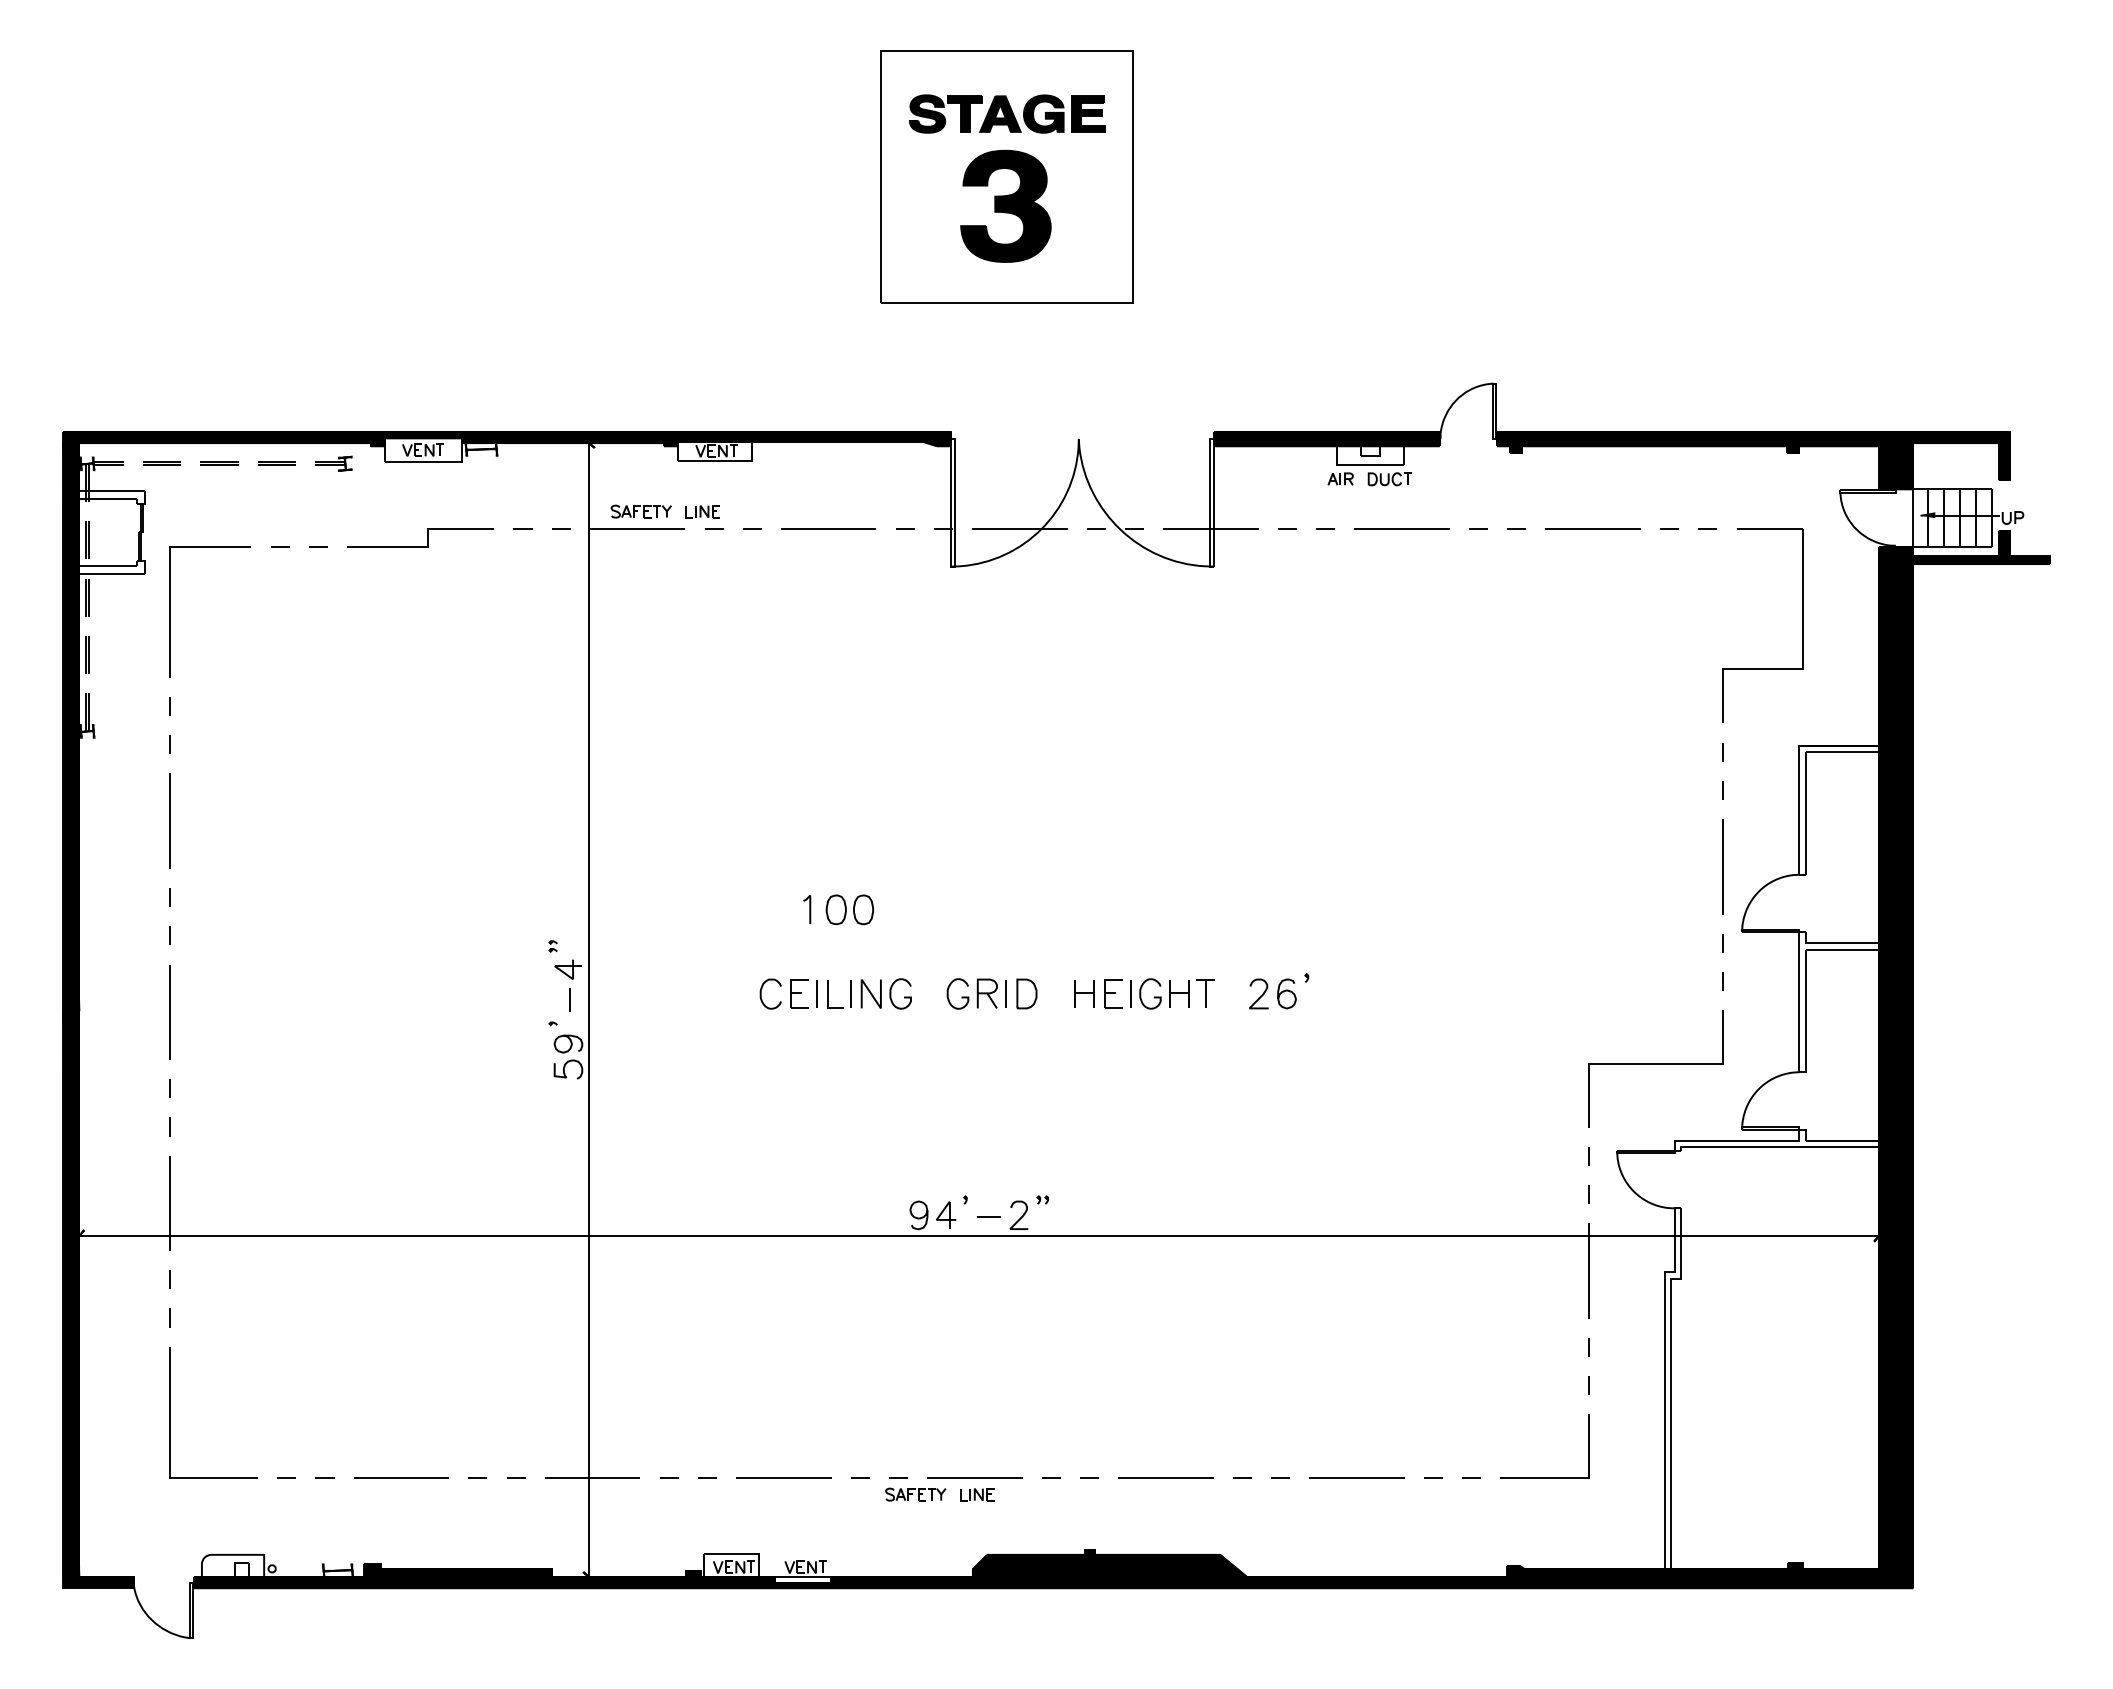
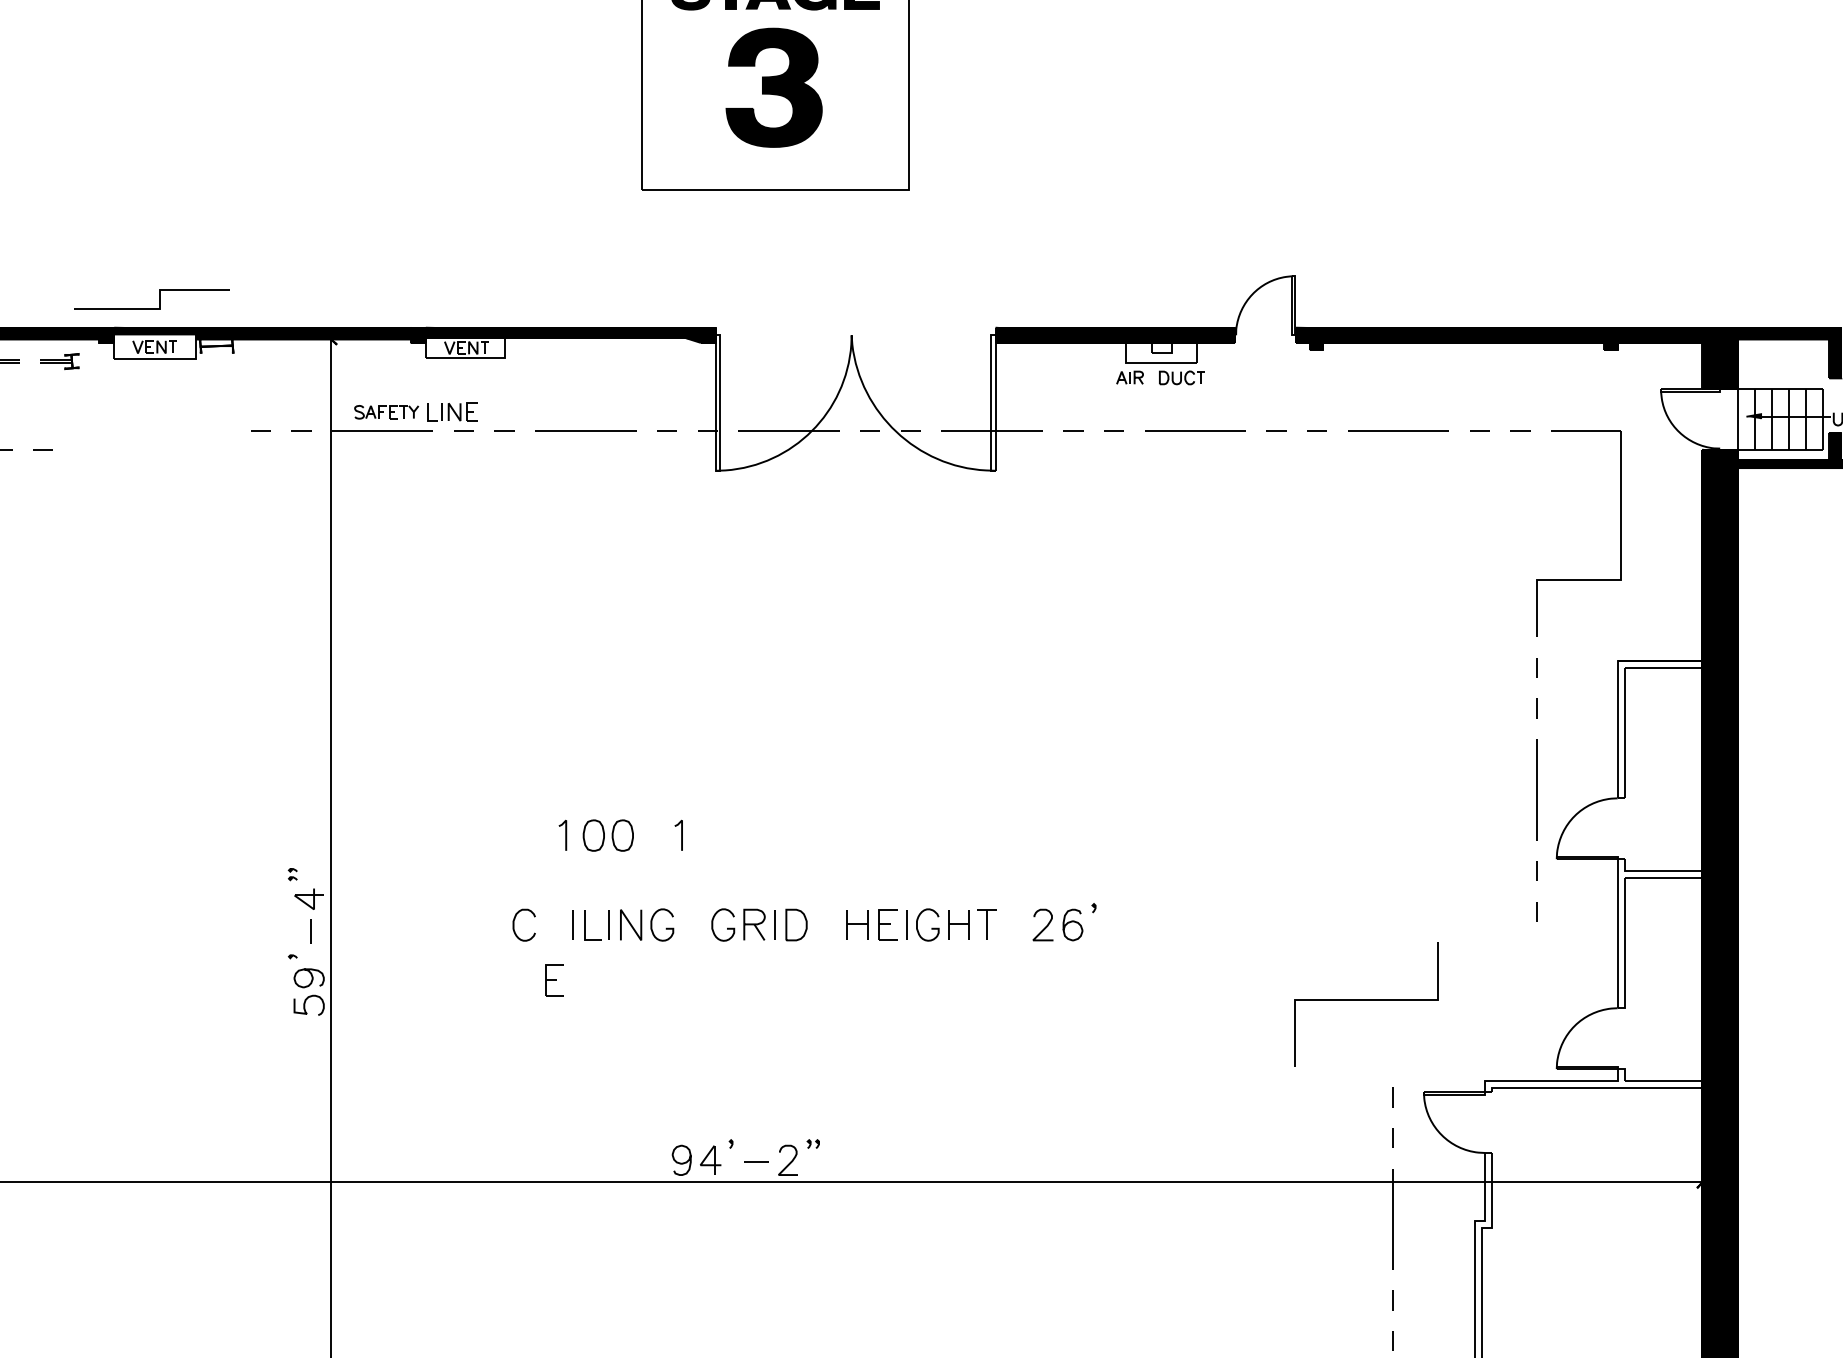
part: (702, 511) -> (451, 412), size x1.4
line: (427, 537) -> (159, 298), moved
line: (918, 909) -> (681, 835), added
part: (799, 993) -> (554, 979), moved
line: (1655, 1064) -> (1365, 1000), moved

